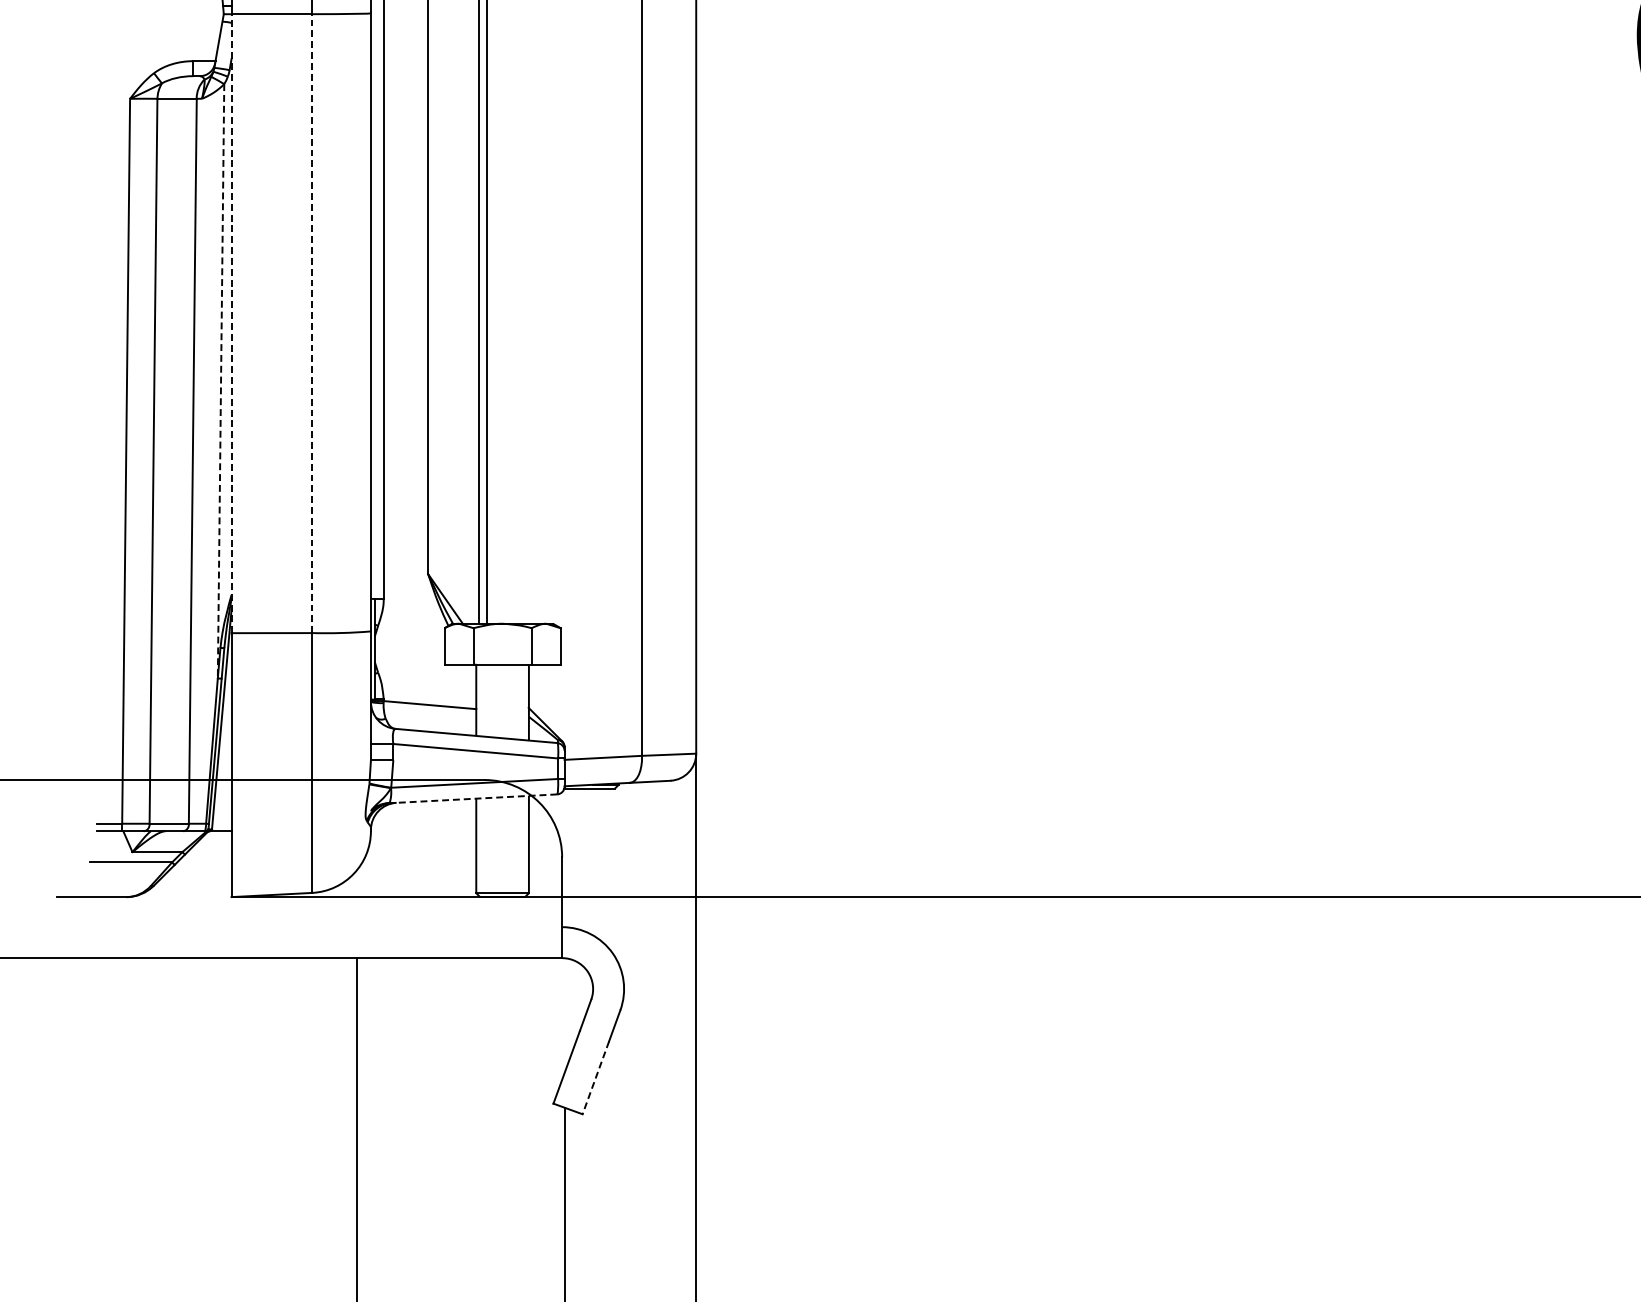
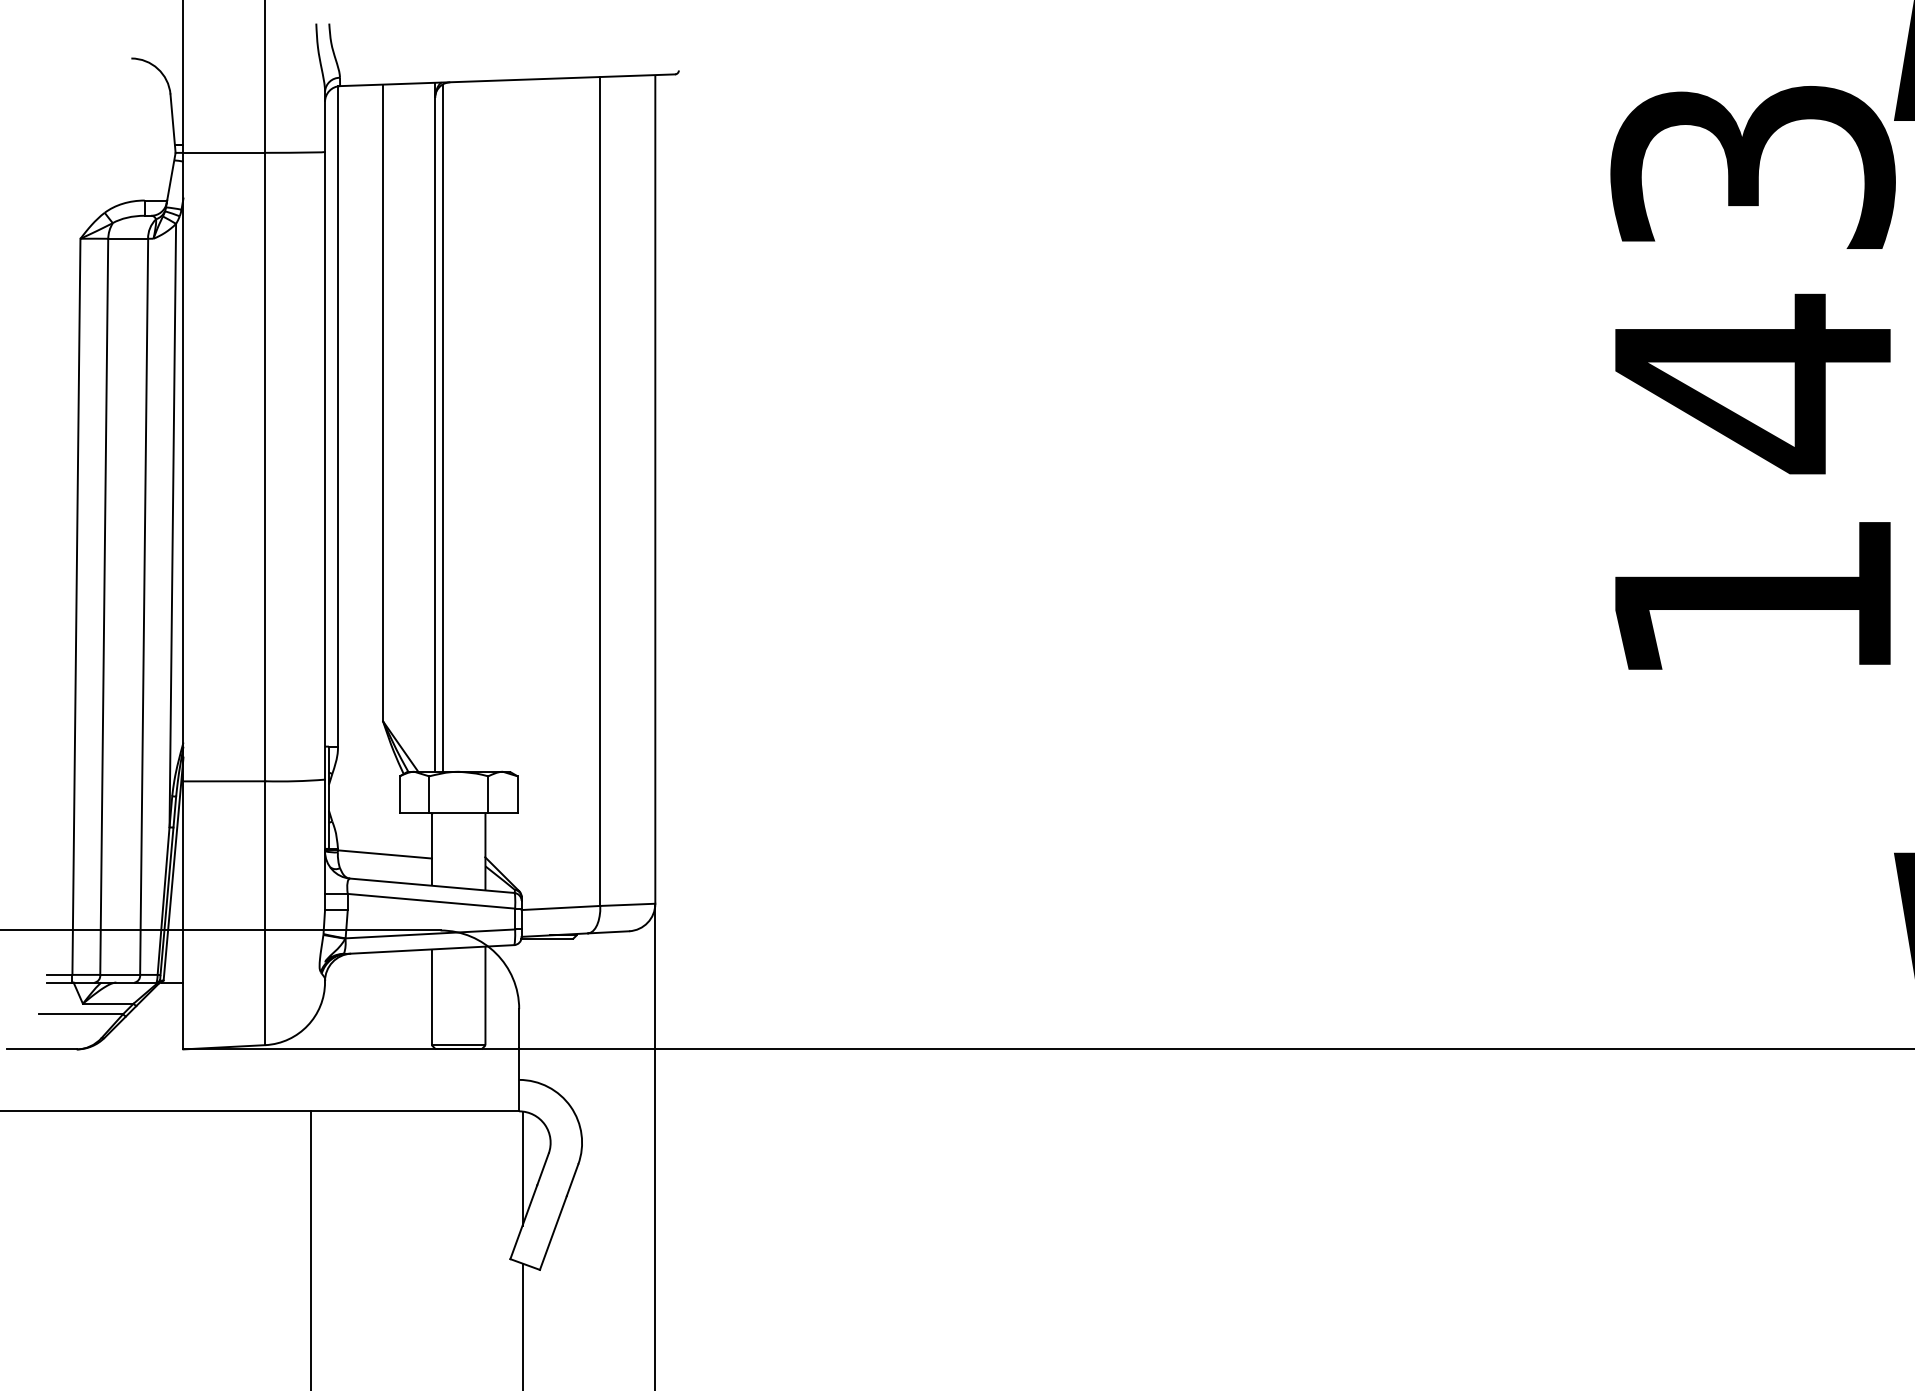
line: (231, 323) -> (183, 466), dashed -> solid
line: (312, 323) -> (265, 466), dashed -> solid
line: (220, 381) -> (172, 525), dashed -> solid
line: (474, 798) -> (430, 949), dashed -> solid
line: (565, 1014) -> (522, 1168), added
line: (595, 1078) -> (553, 1233), dashed -> solid

